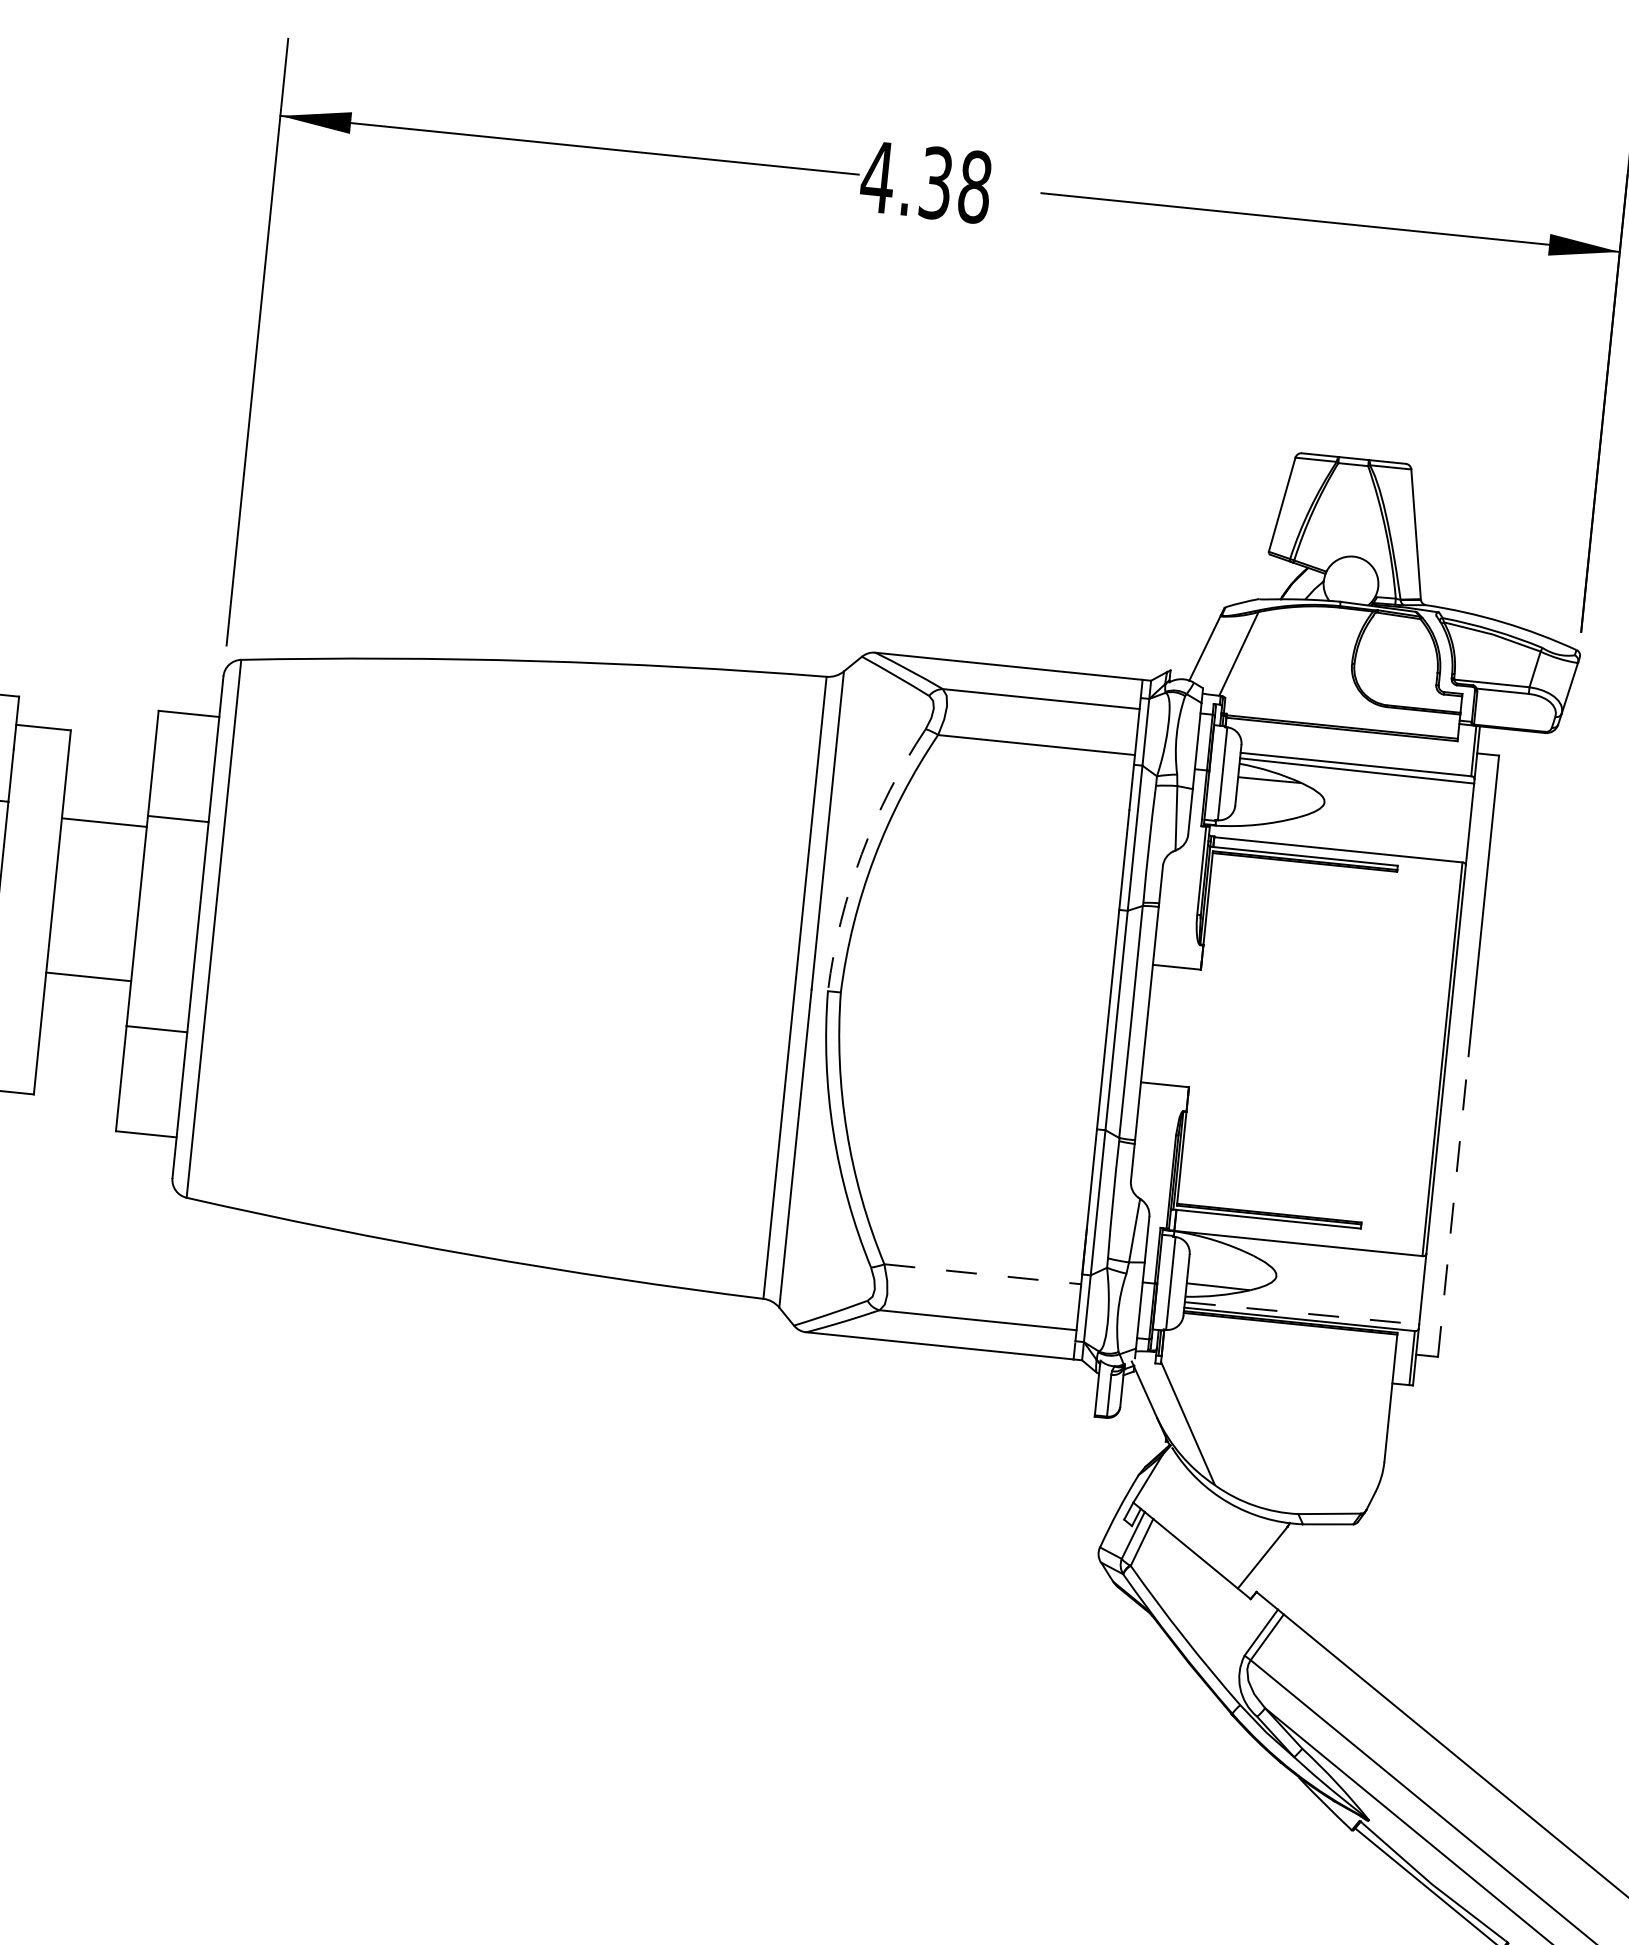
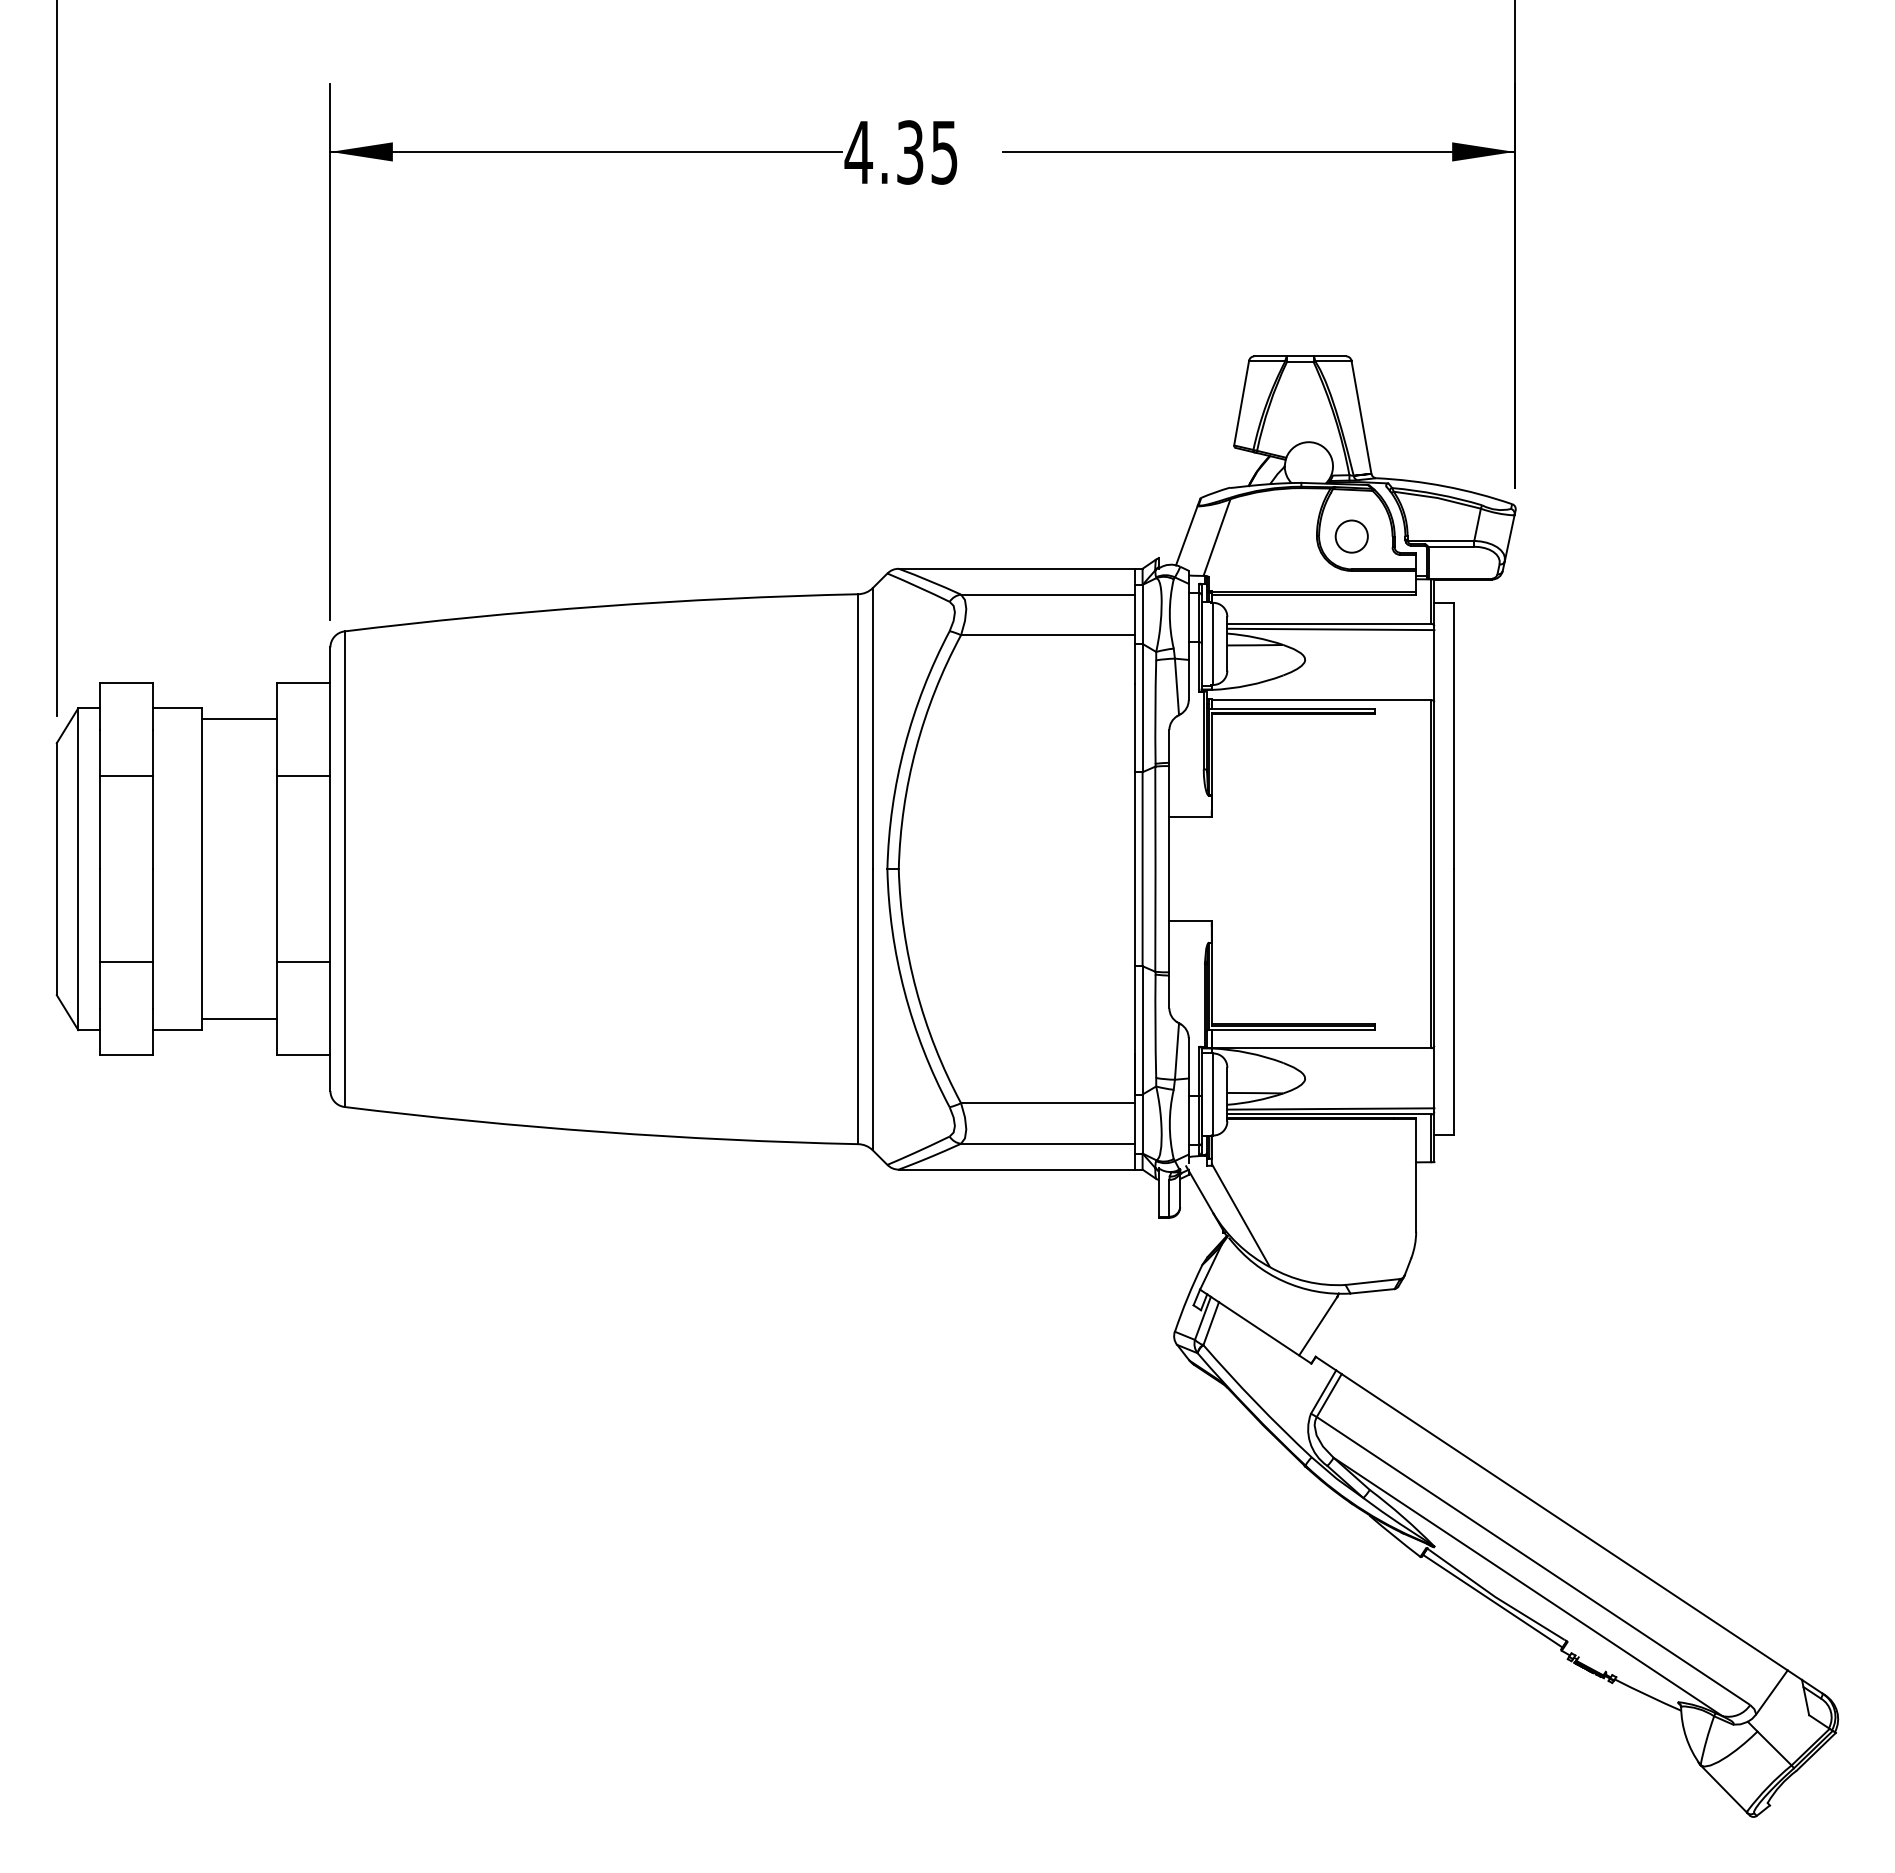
text: (974, 187) -> (944, 152), 4.38 -> 4.35
circle: (1391, 668) -> (1351, 536), added
line: (103, 823) -> (238, 719), moved
arc: (861, 854) -> (904, 746), dashed -> solid
line: (87, 976) -> (238, 1019), moved
line: (1452, 1206) -> (1453, 1002), dashed -> solid
line: (983, 1274) -> (1048, 1103), dashed -> solid
line: (1301, 1312) -> (1330, 1108), dashed -> solid

